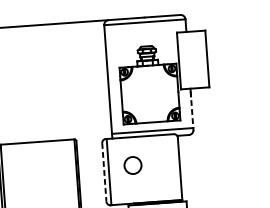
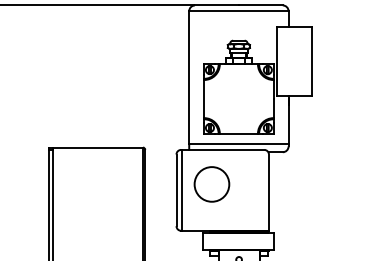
line: (191, 109) -> (288, 121), dashed -> solid
circle: (132, 165) -> (211, 184), size x1.67
line: (104, 172) -> (176, 190), dashed -> solid

